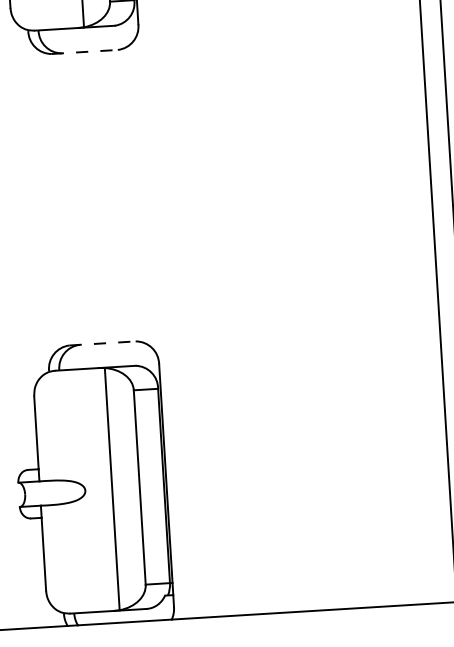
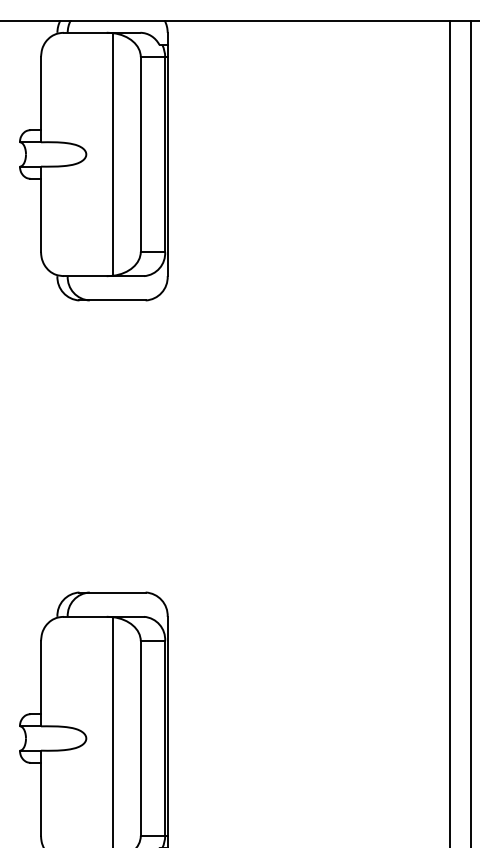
line: (85, 51) -> (113, 300), dashed -> solid
line: (103, 343) -> (113, 592), dashed -> solid

